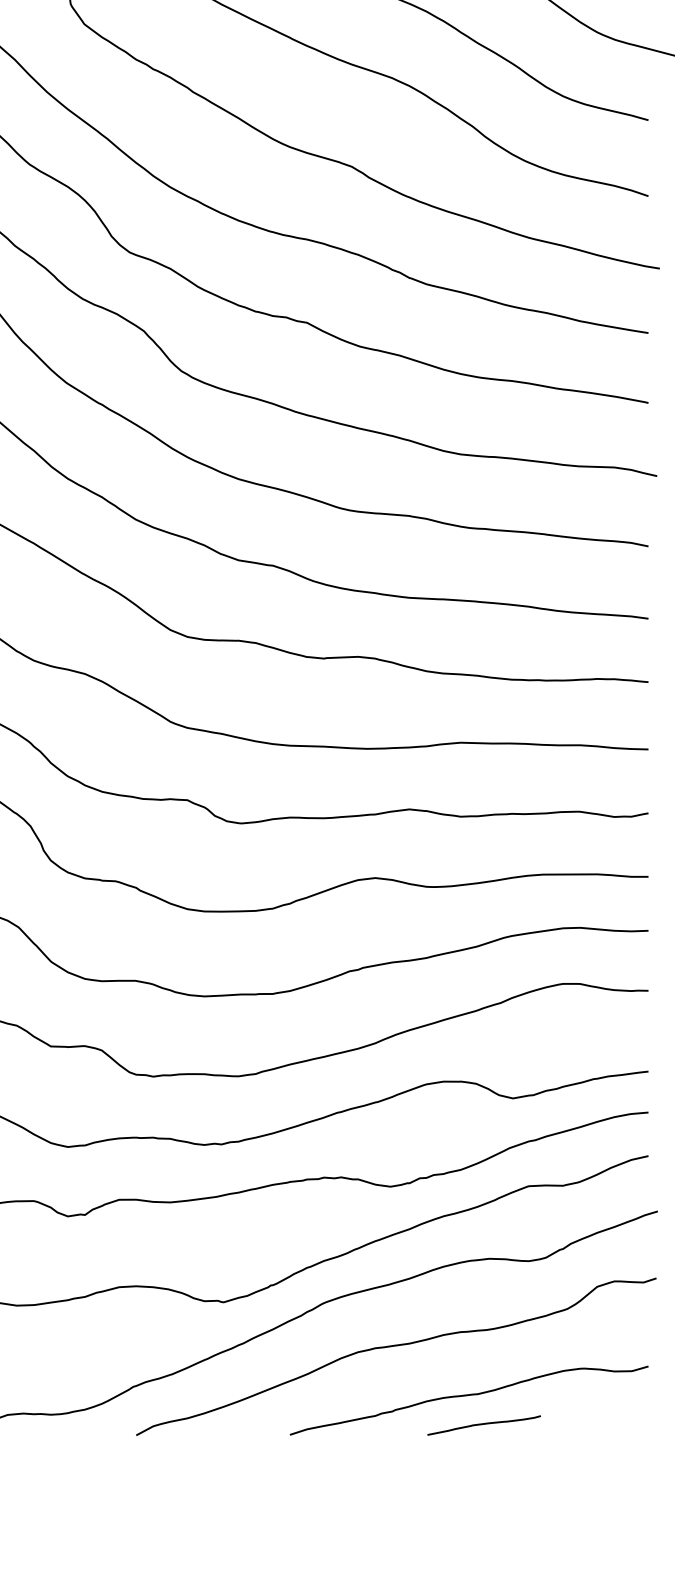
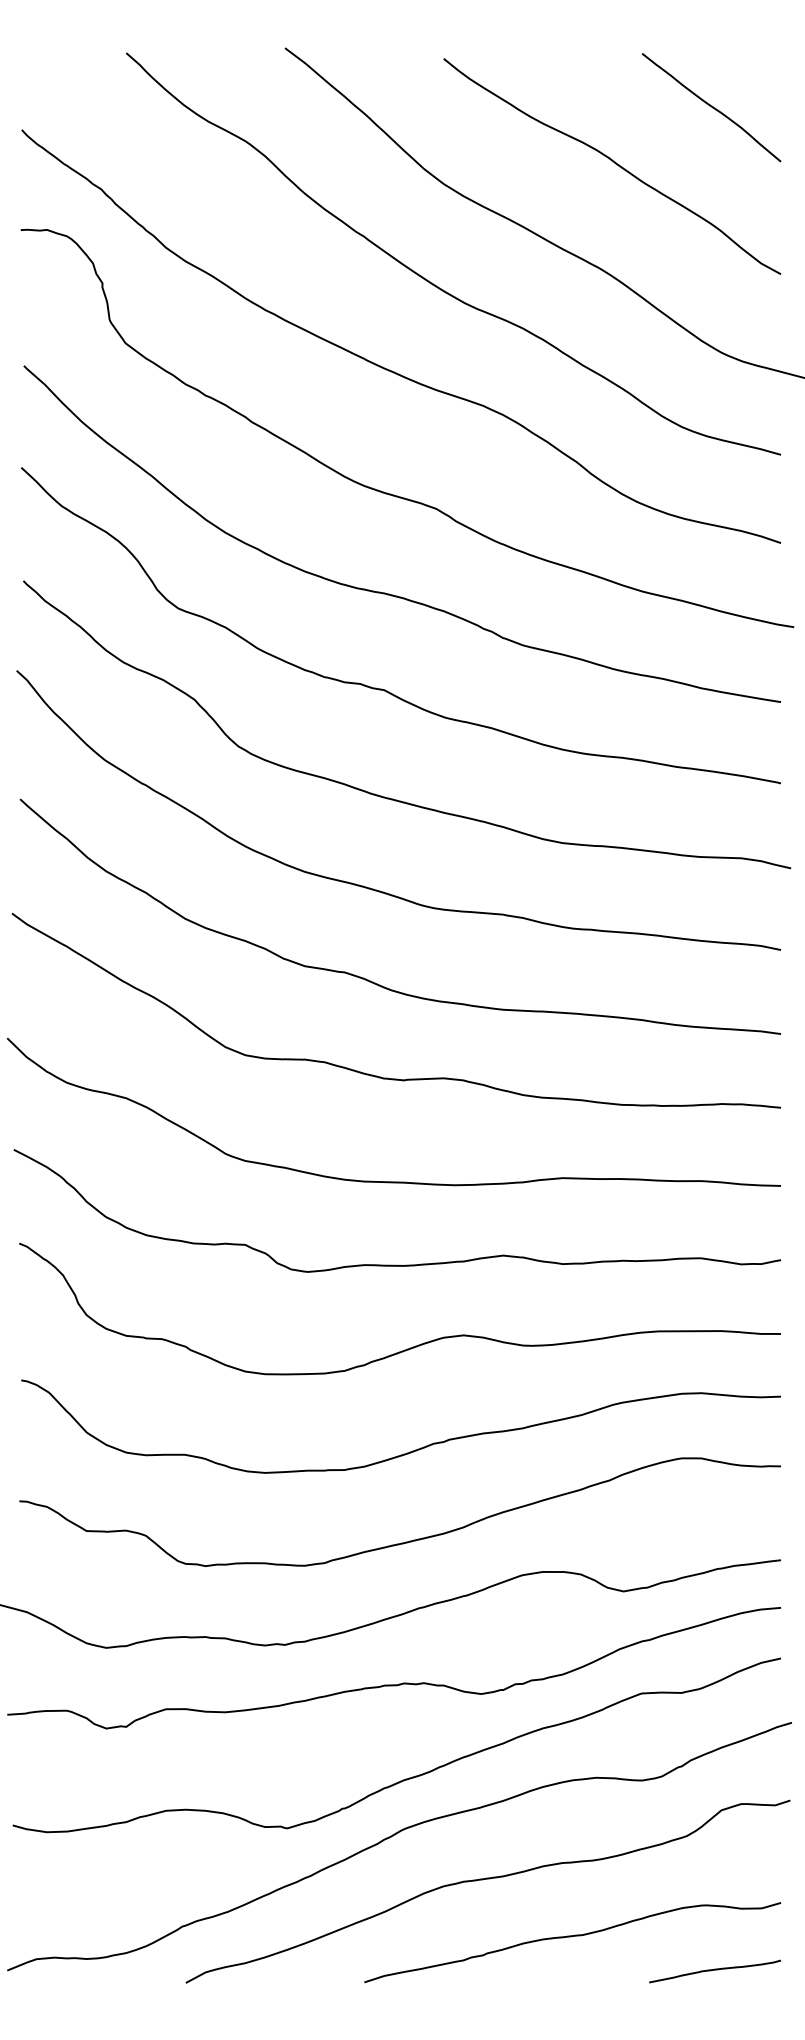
curve: (484, 1424) -> (715, 1970), moved

